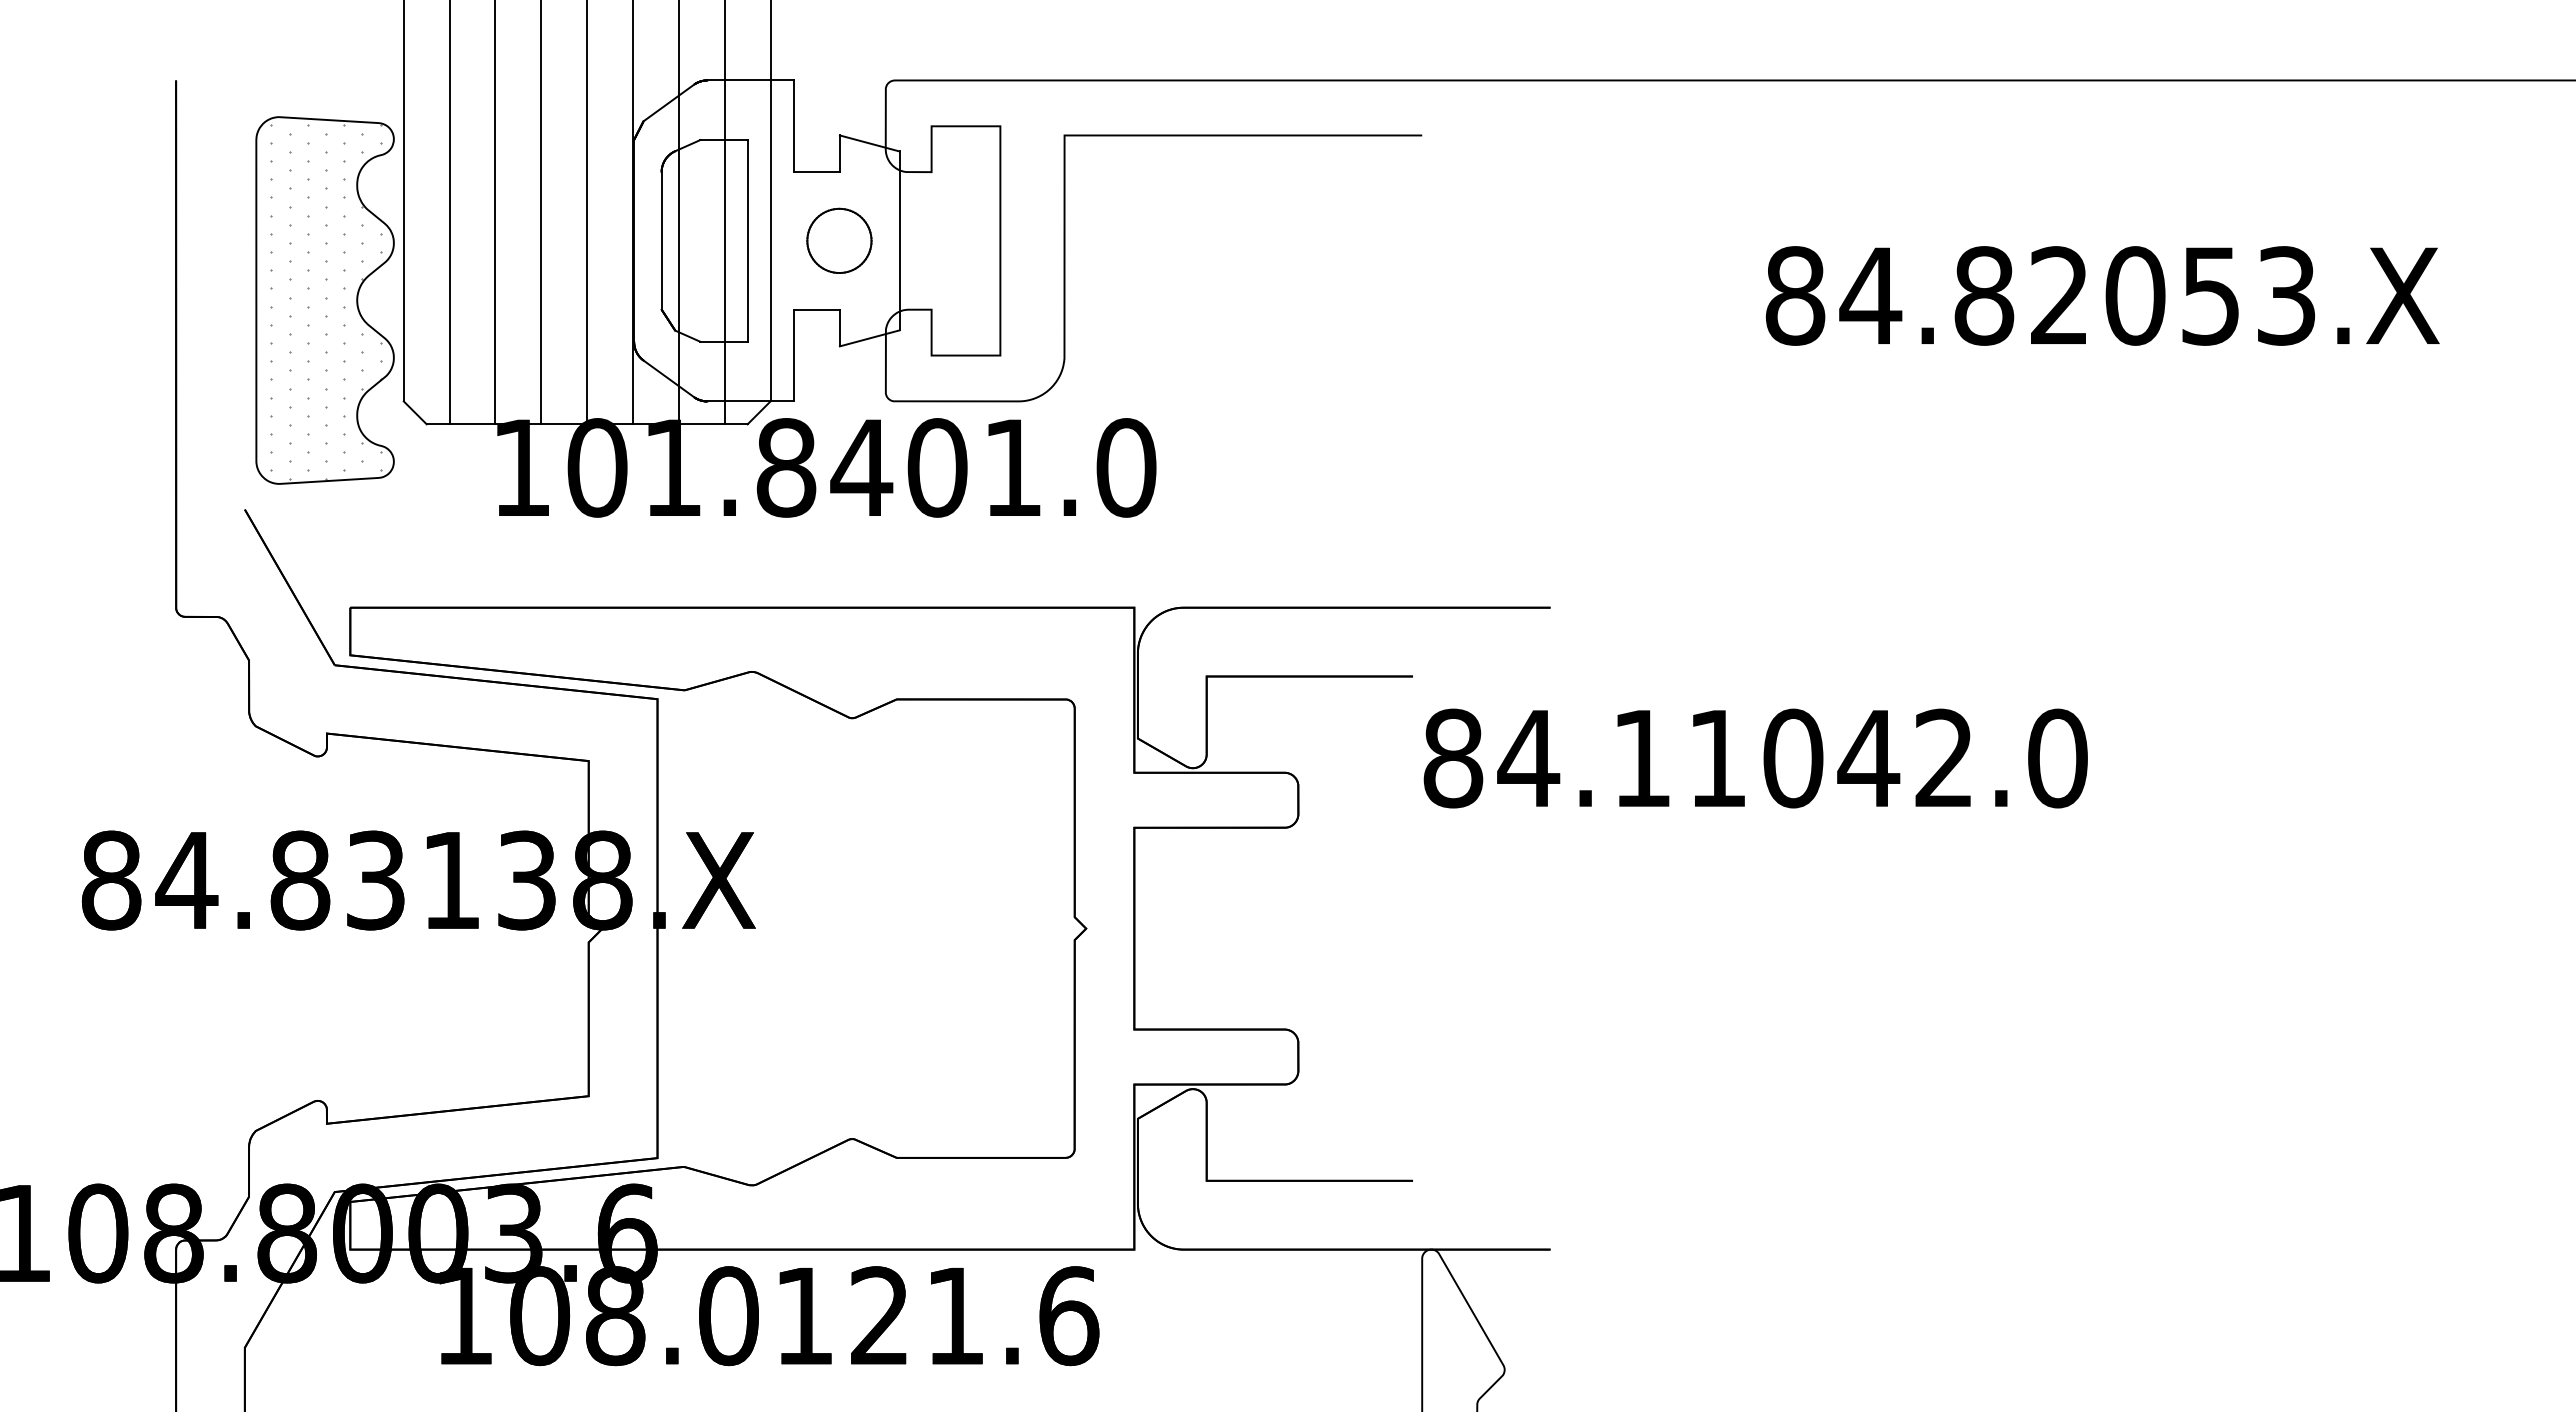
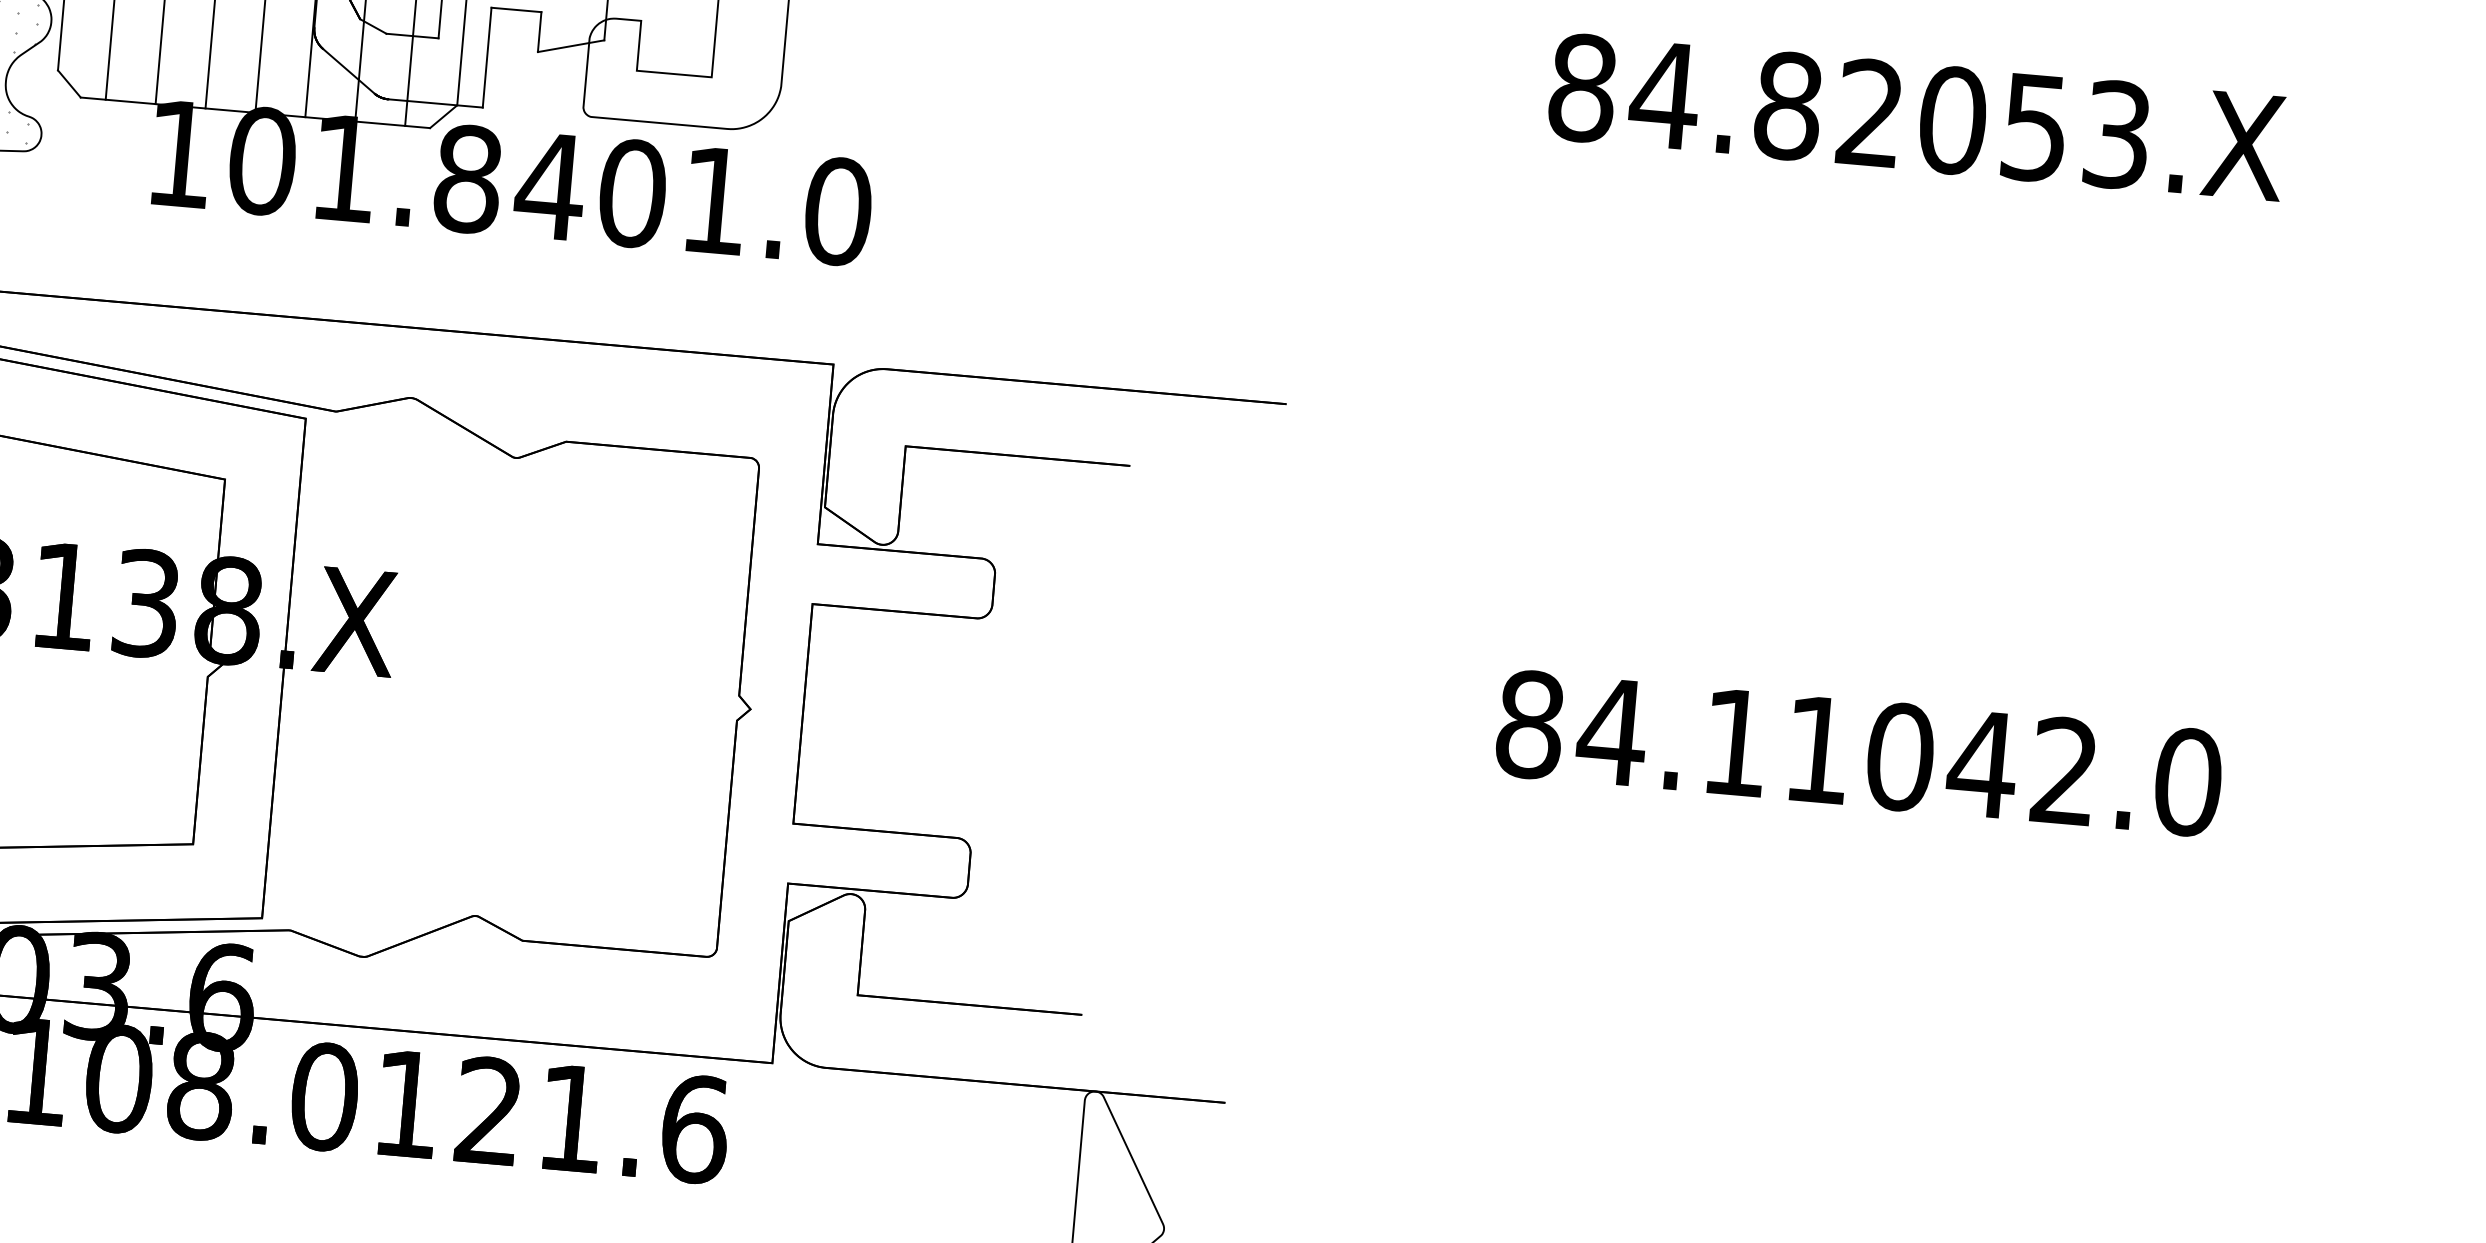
text: (1755, 758) -> (1859, 753), moved

